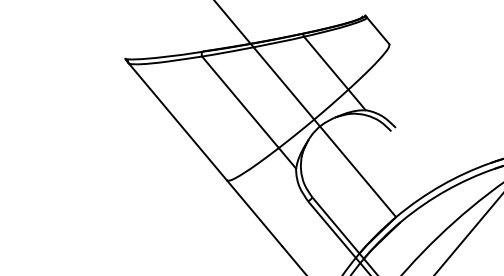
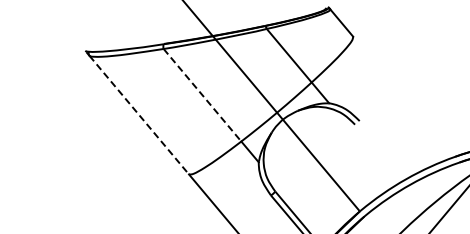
line: (240, 102) -> (202, 95), solid -> dashed
line: (177, 121) -> (138, 114), solid -> dashed

